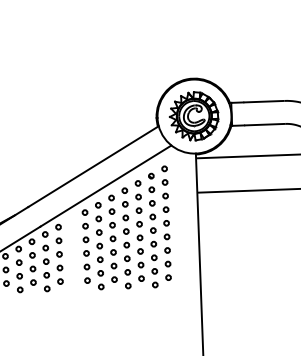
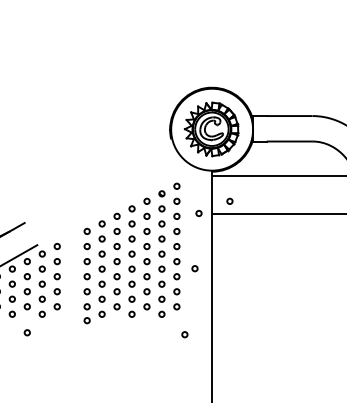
line: (93, 166) -> (98, 180), removed
circle: (212, 179) -> (229, 200), added
line: (106, 185) -> (111, 202), removed
circle: (184, 192) -> (198, 213), added
circle: (183, 242) -> (194, 268), added
circle: (87, 293) -> (86, 320), added
circle: (176, 302) -> (184, 334), added
circle: (33, 305) -> (26, 332), added

